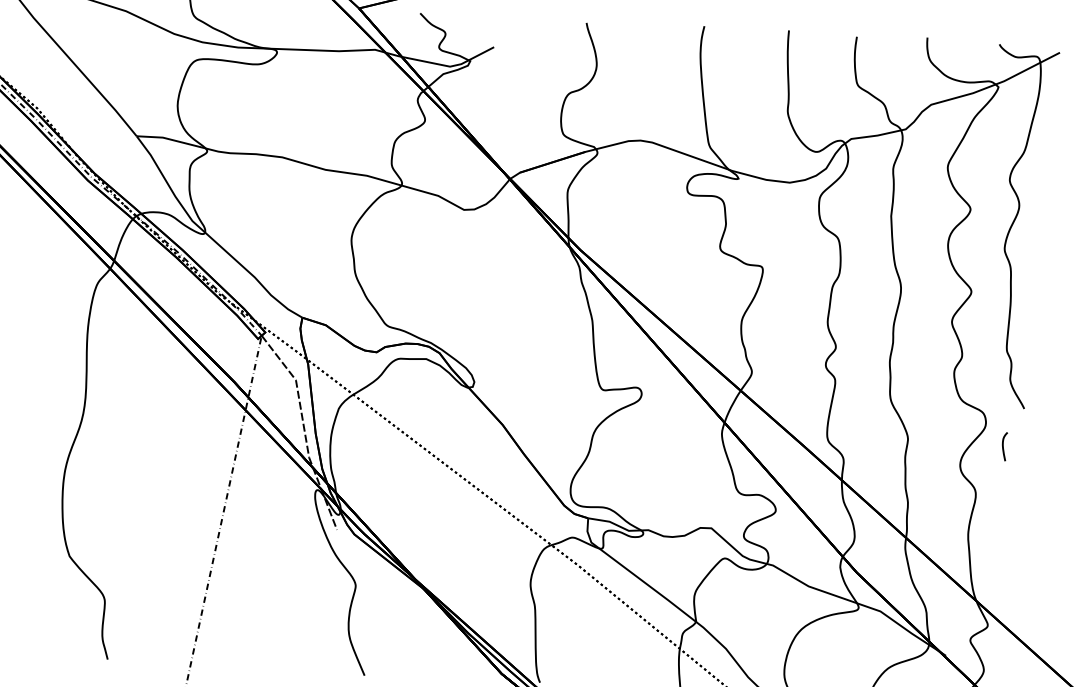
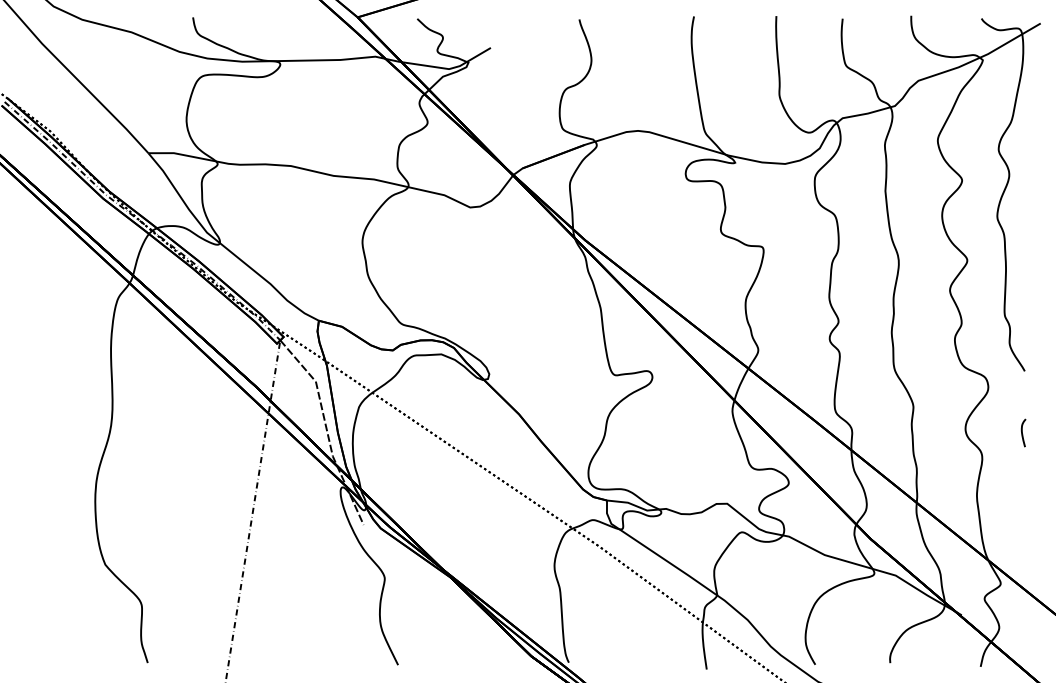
curve: (1003, 446) -> (1022, 432), moved

